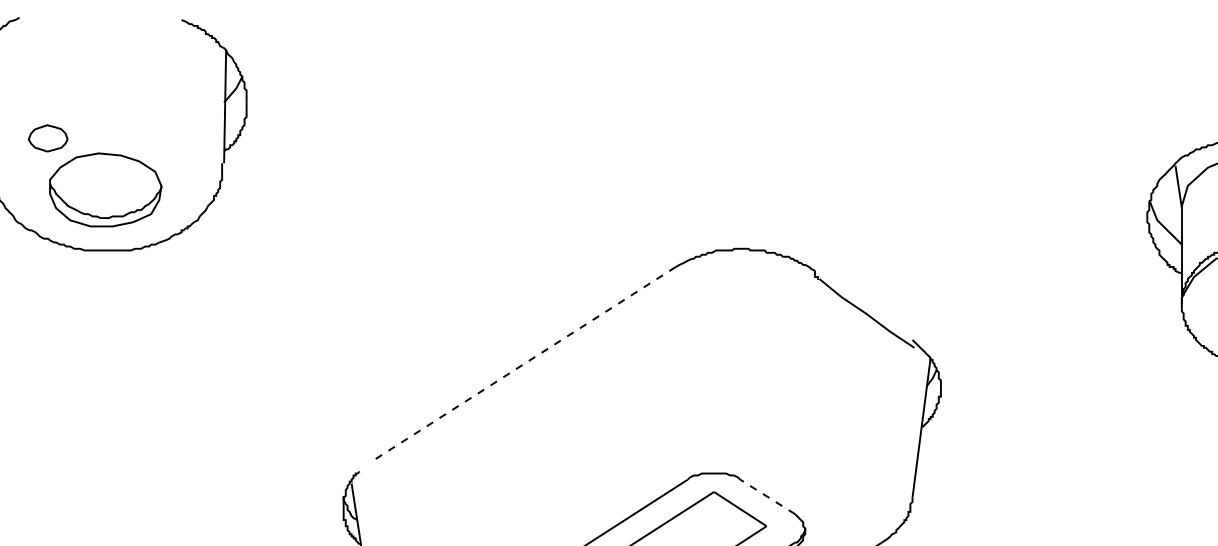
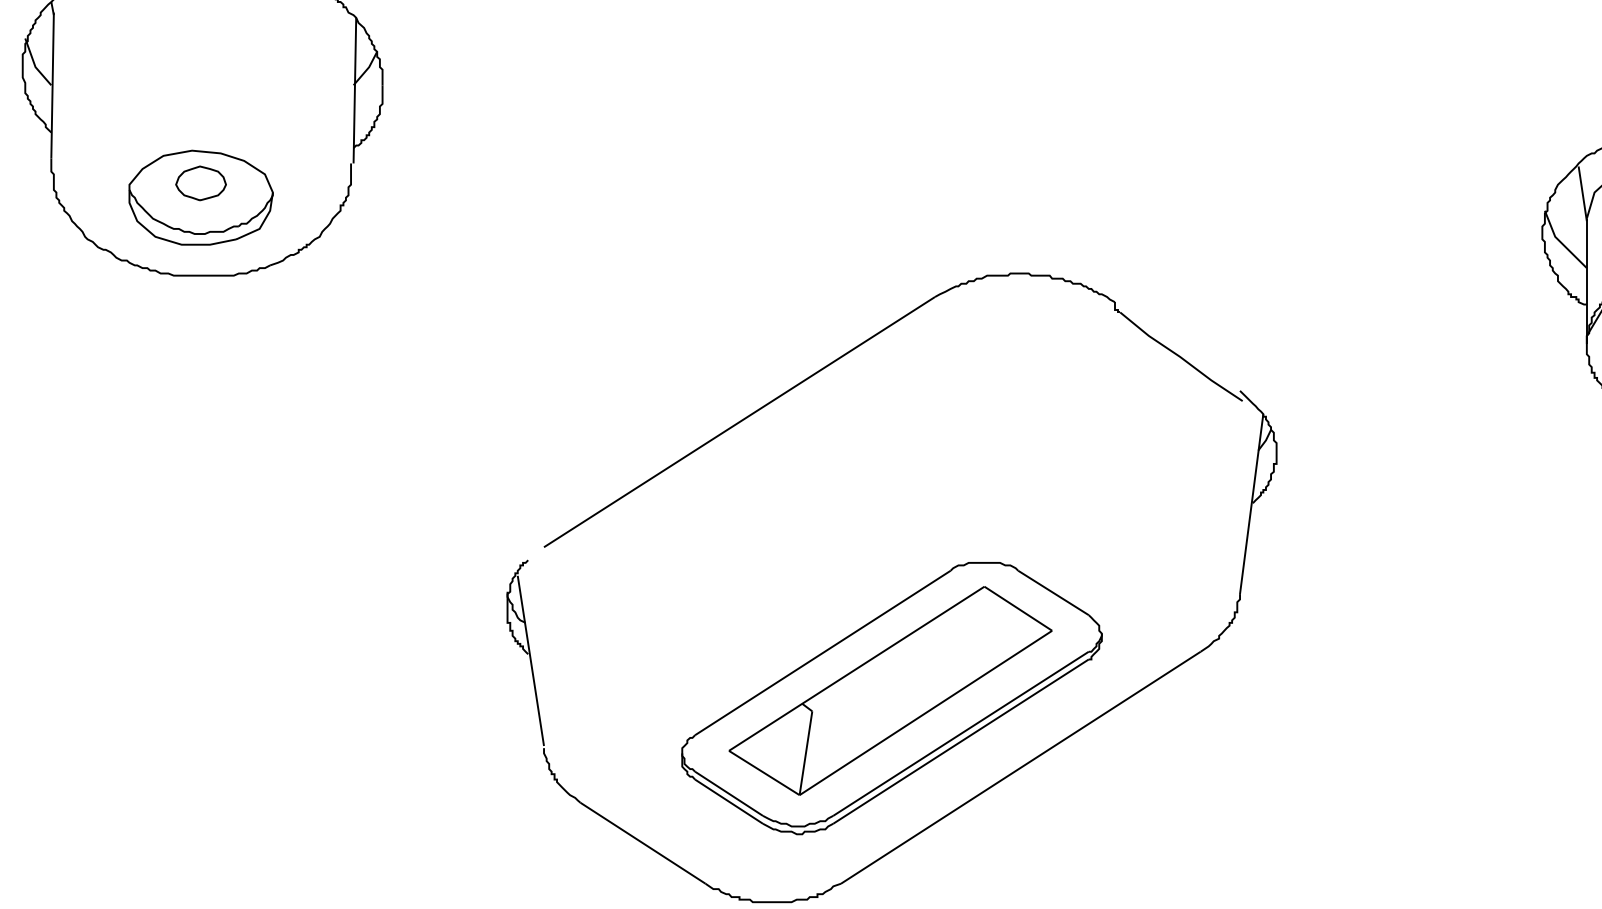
part: (47, 138) -> (200, 183), moved
line: (523, 364) -> (739, 422), dashed -> solid
line: (767, 496) -> (1053, 592), dashed -> solid

